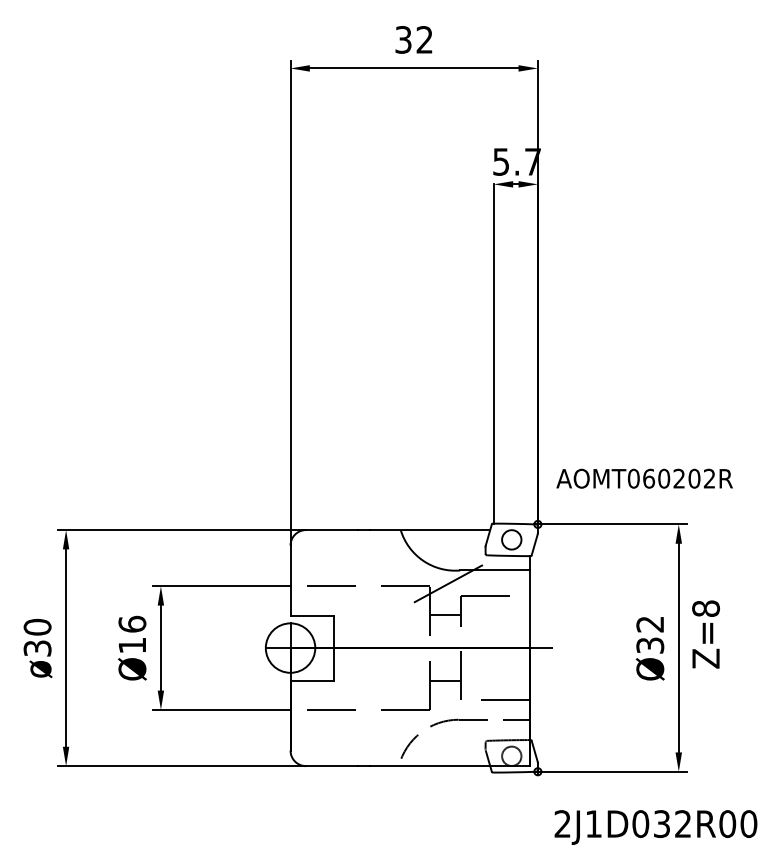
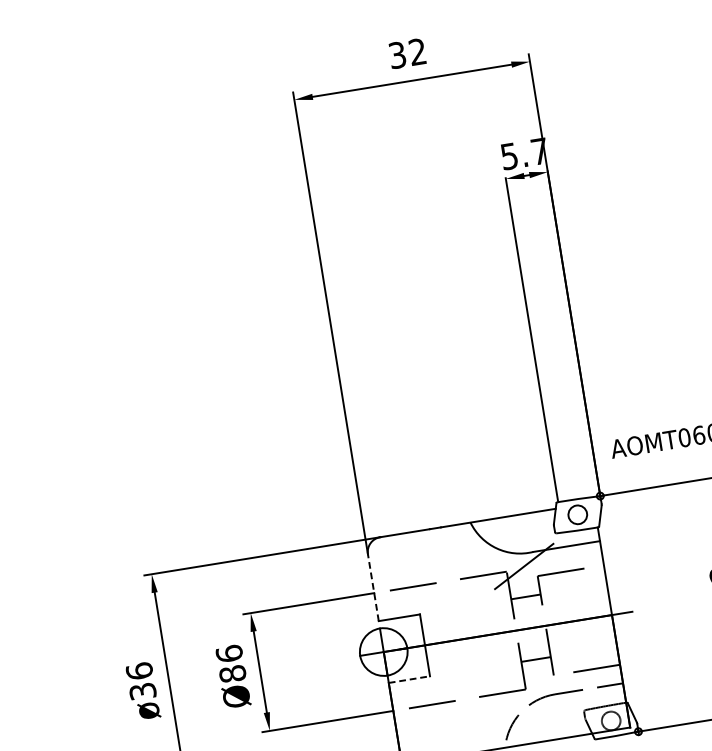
line: (290, 580) -> (373, 587), solid -> dashed
text: (37, 626) -> (139, 670), ø30 -> ø36
text: (132, 645) -> (232, 673), Ø16 -> Ø86
line: (312, 680) -> (409, 679), solid -> dashed

